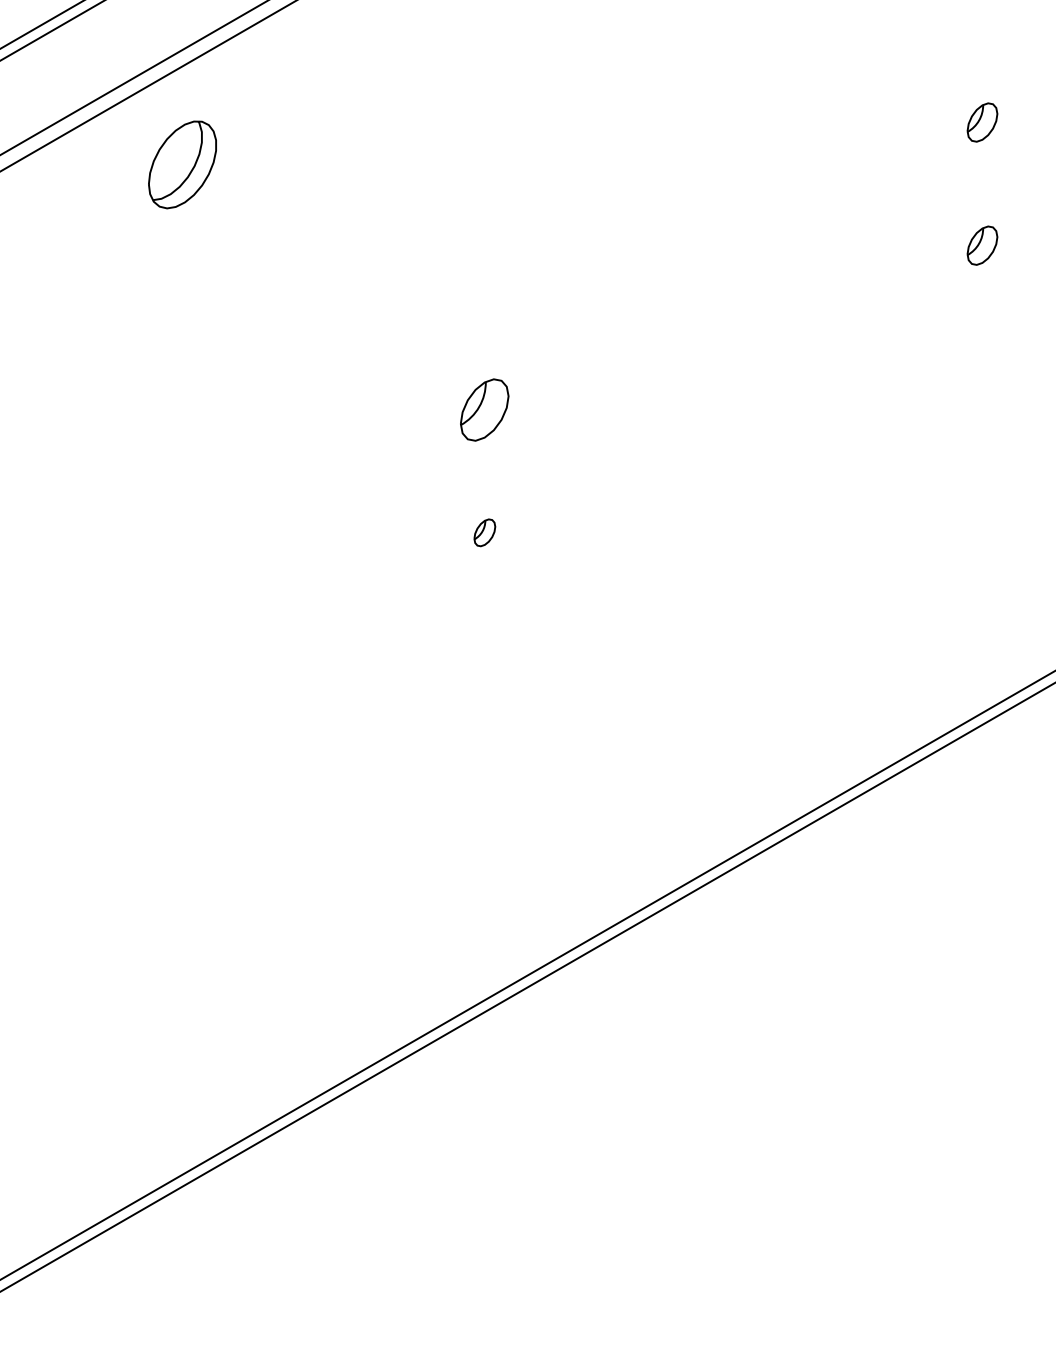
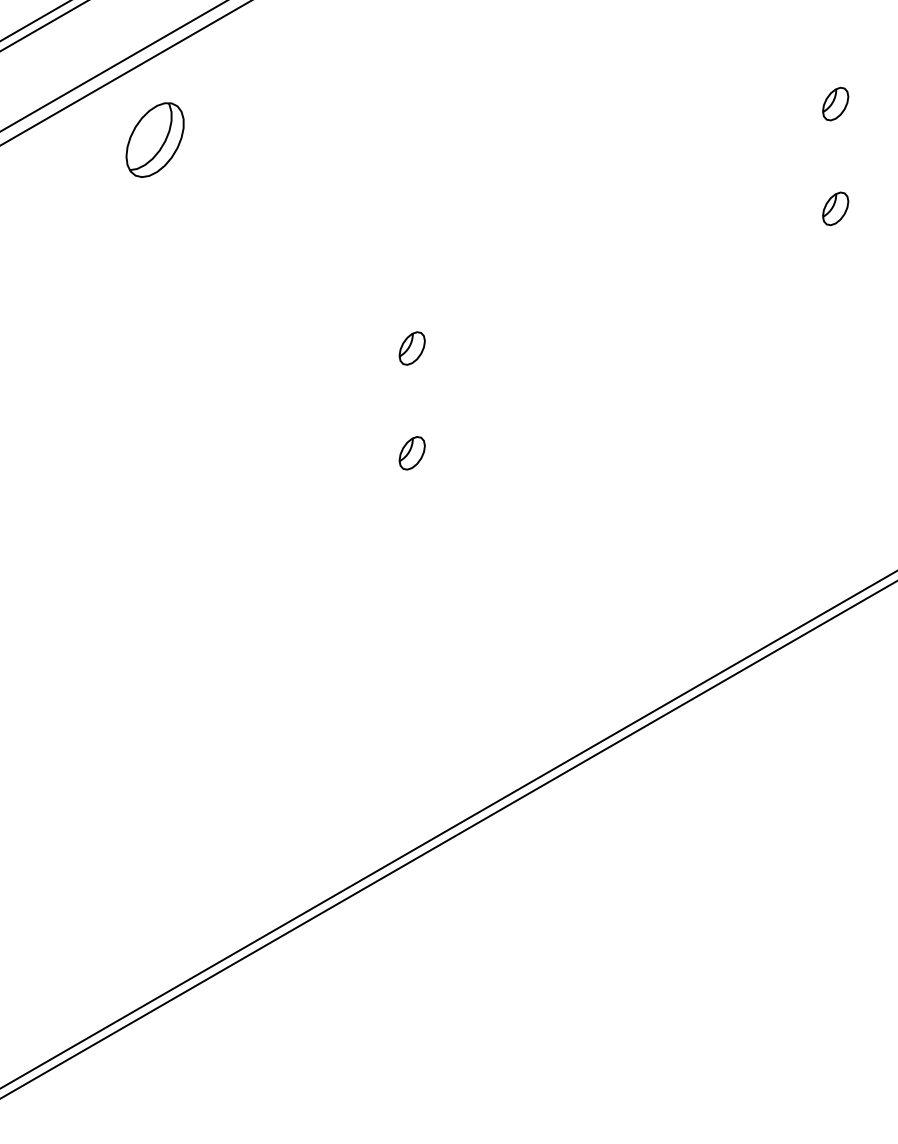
part: (484, 409) -> (411, 348), size x0.62
part: (484, 532) -> (411, 452), size x1.43

